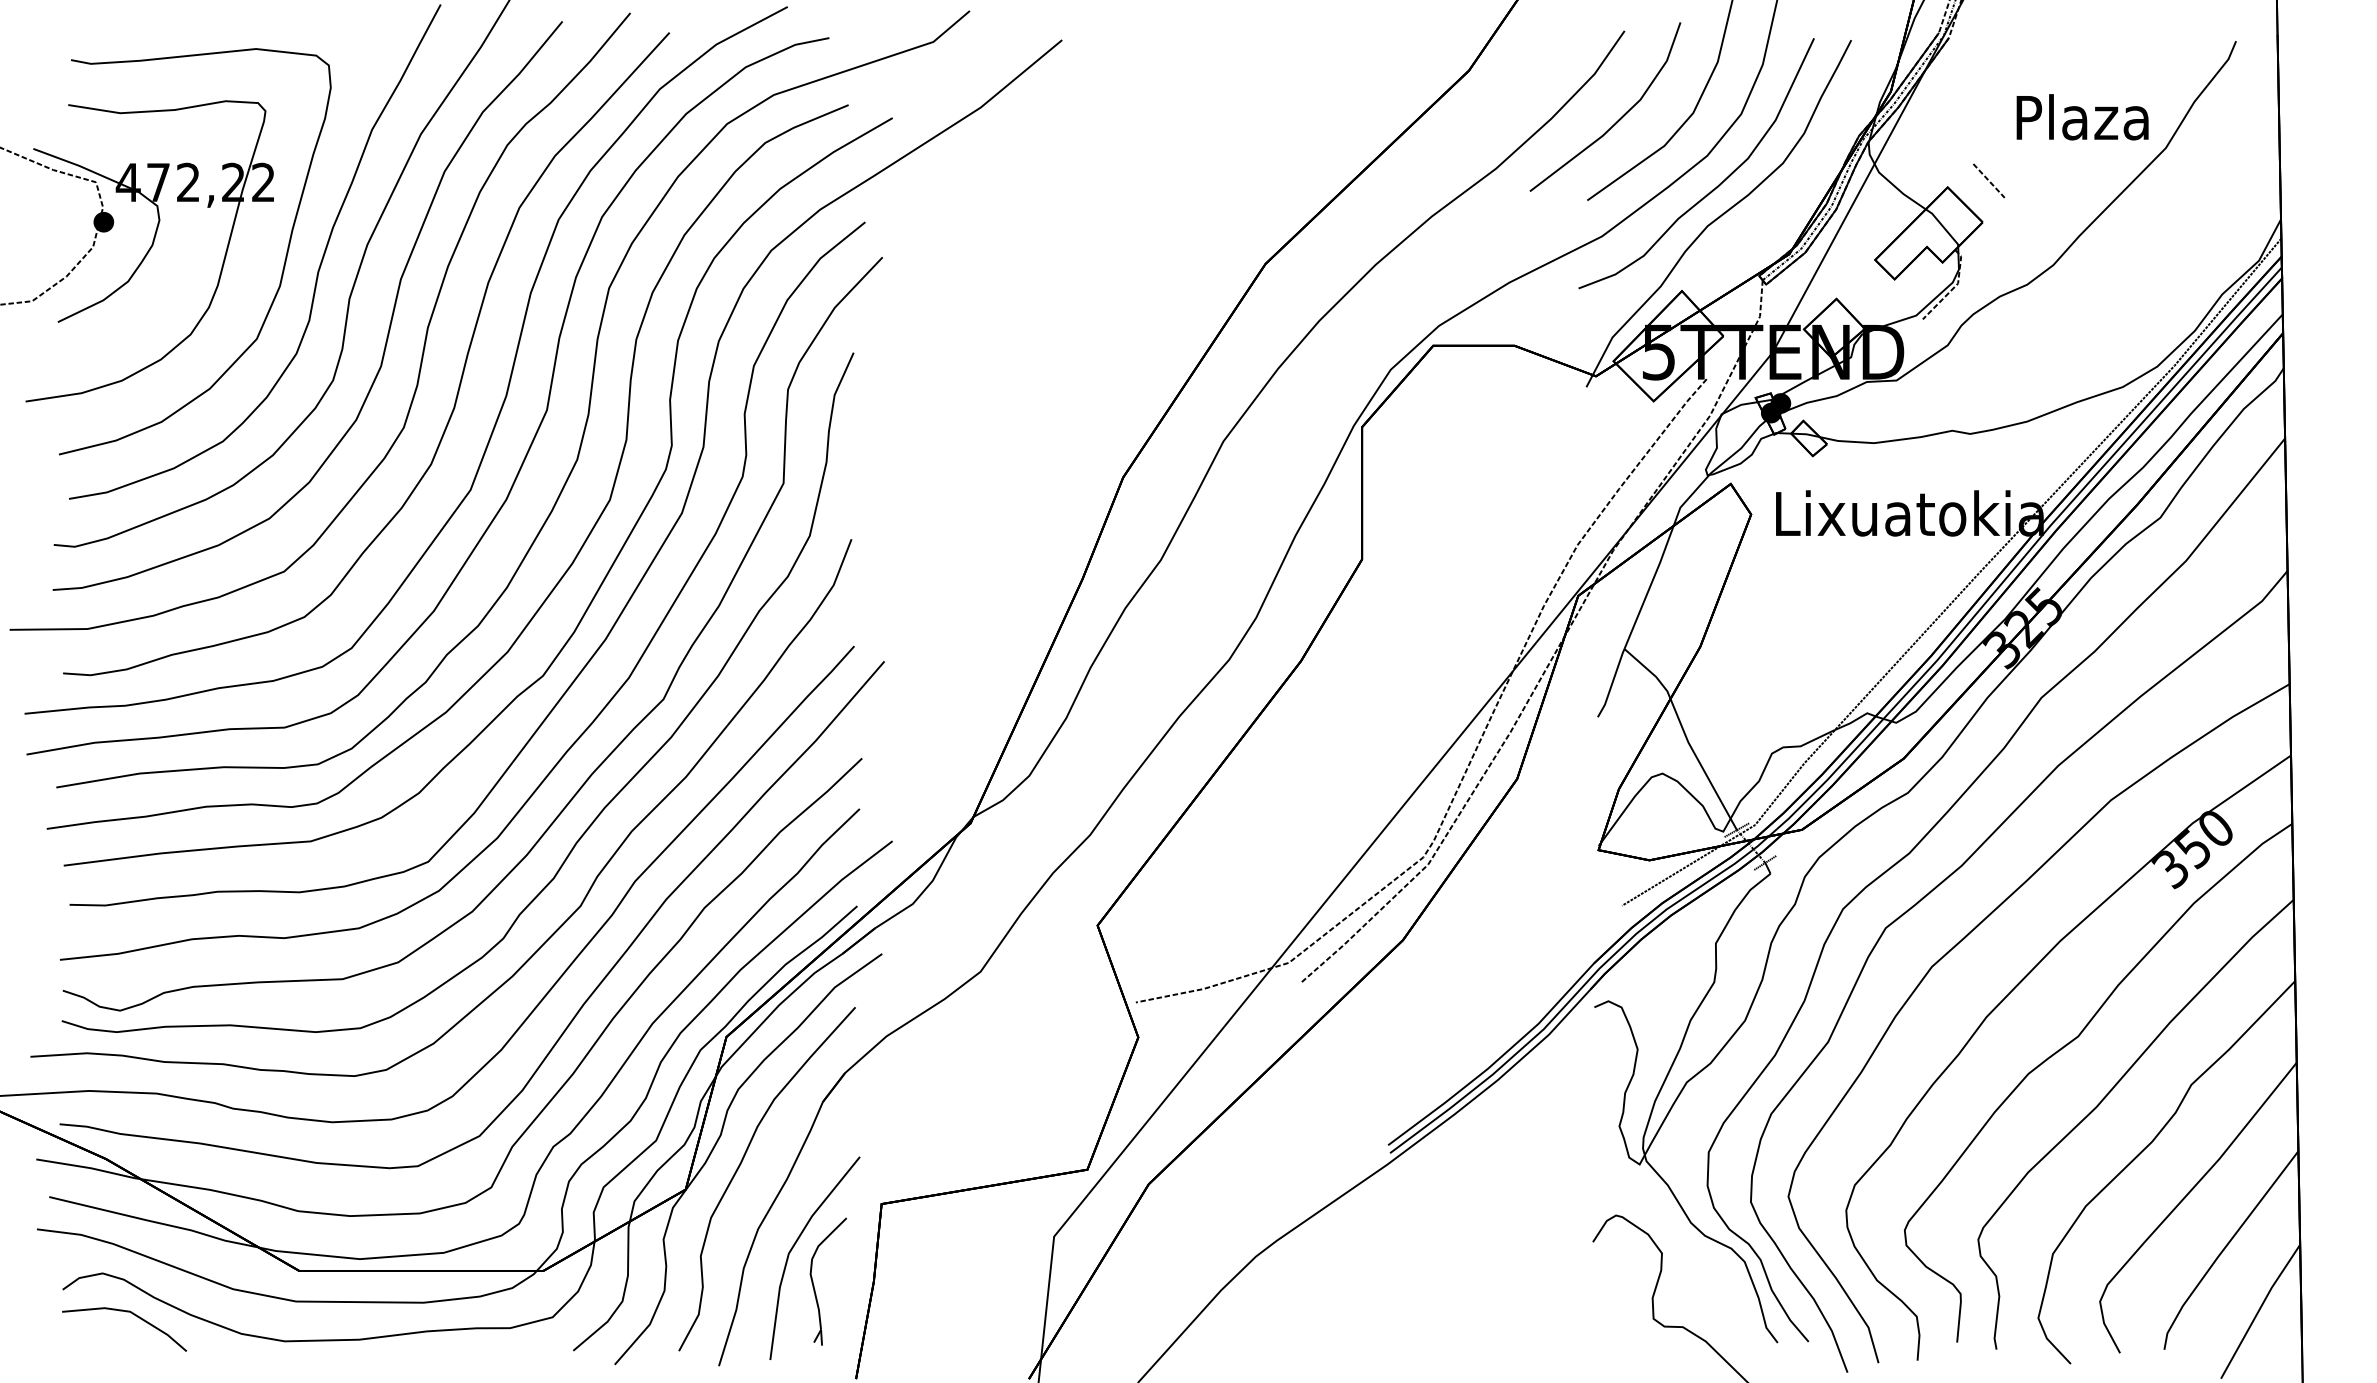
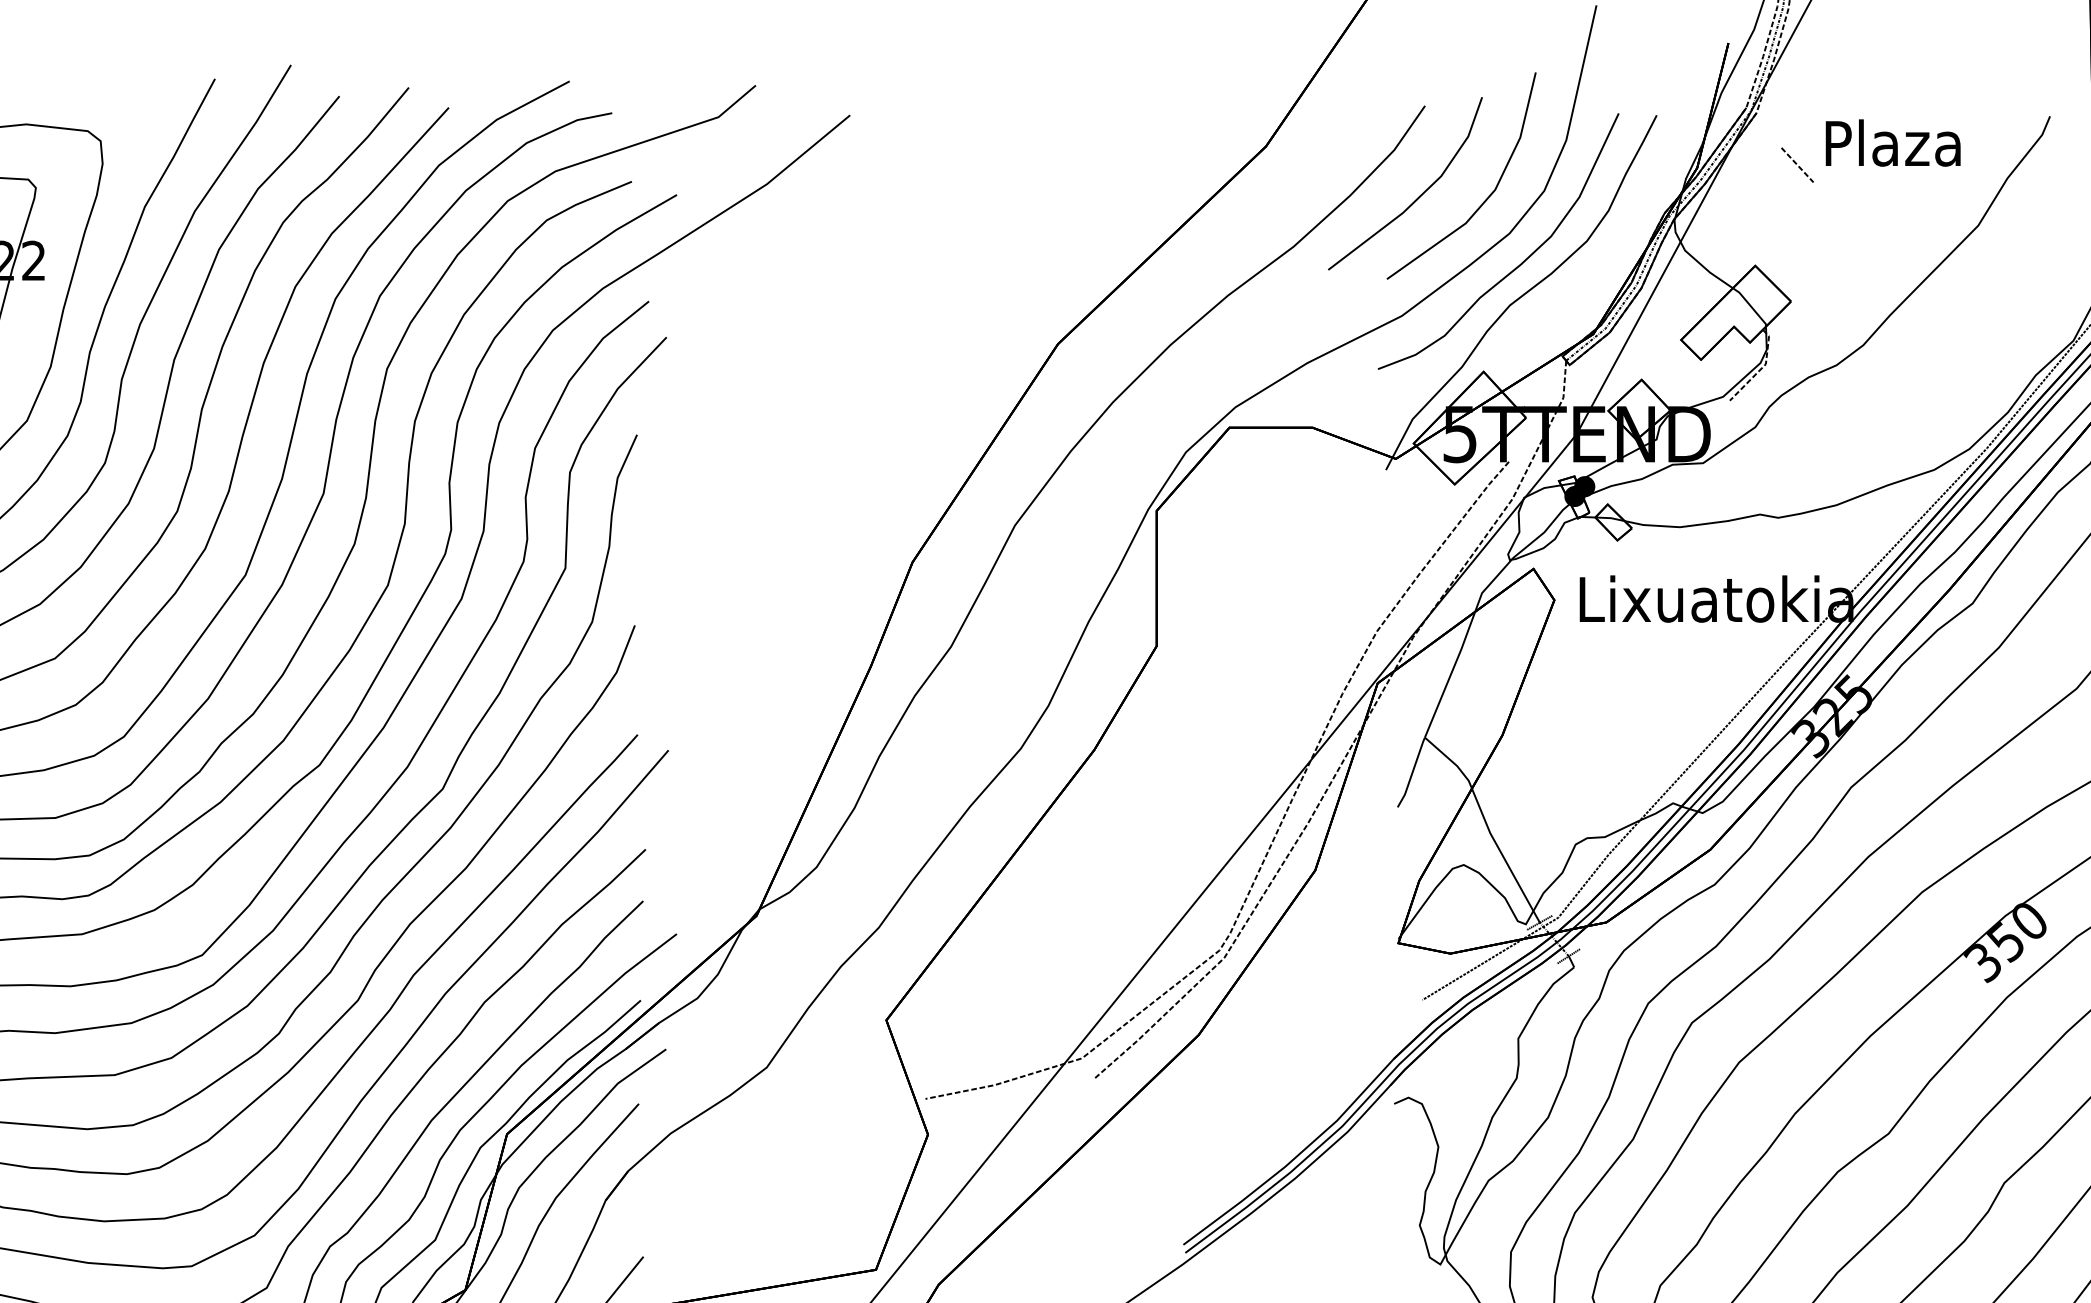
text: (2082, 117) -> (1893, 143), moved
line: (1988, 179) -> (1796, 163), moved

